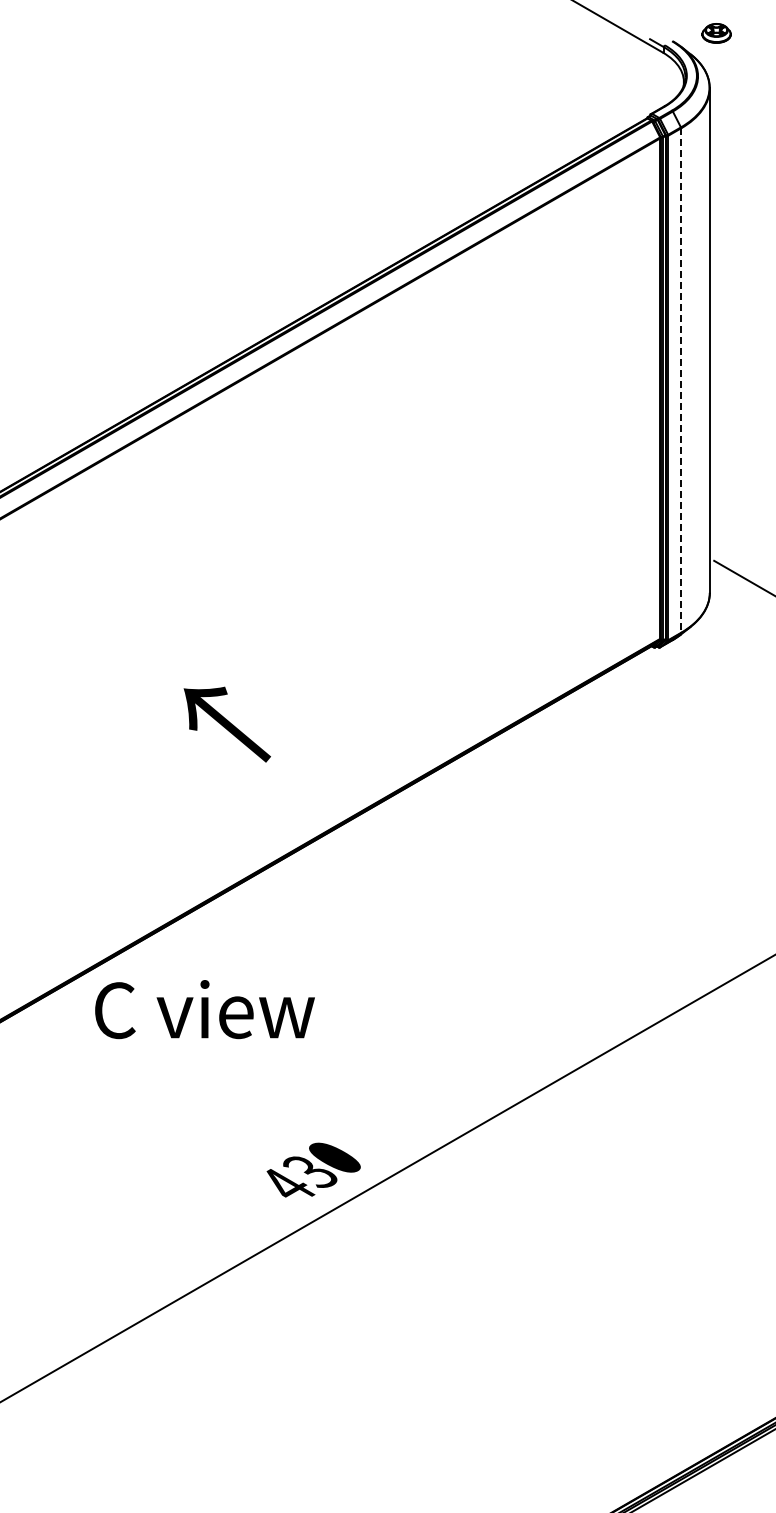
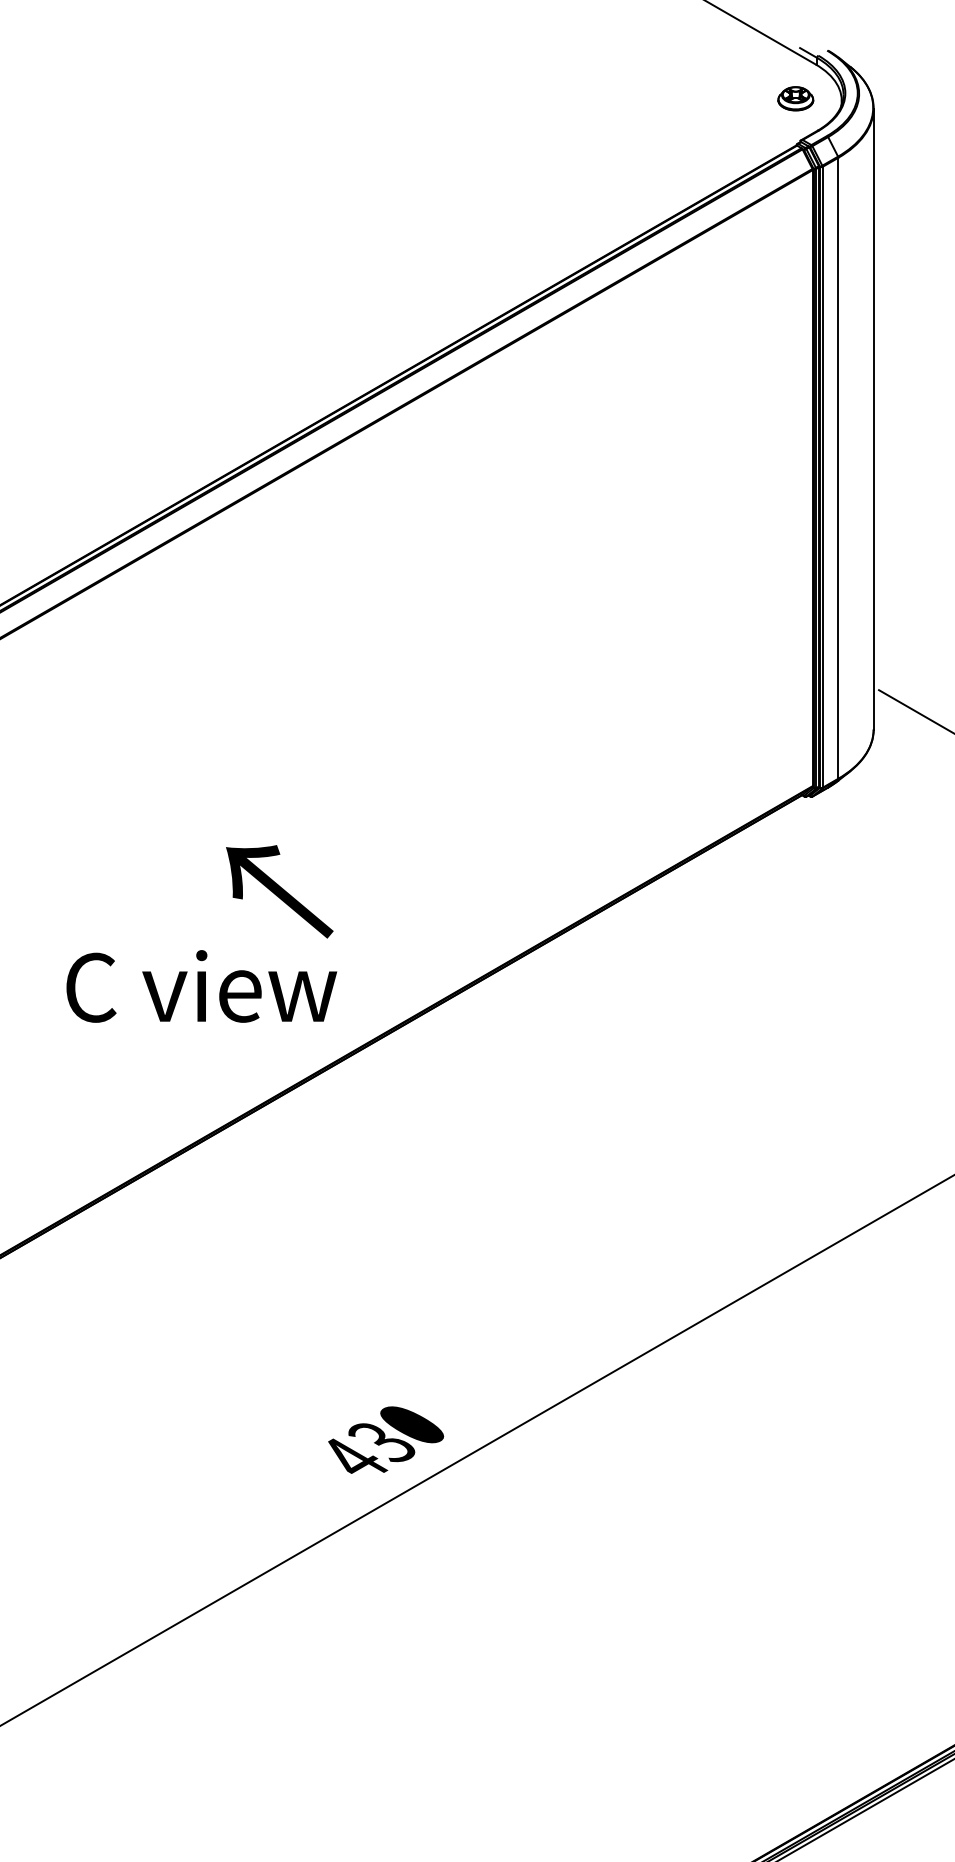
part: (716, 33) -> (795, 98), moved
line: (681, 381) -> (838, 469), dashed -> solid
text: (204, 1009) -> (201, 986), moved

